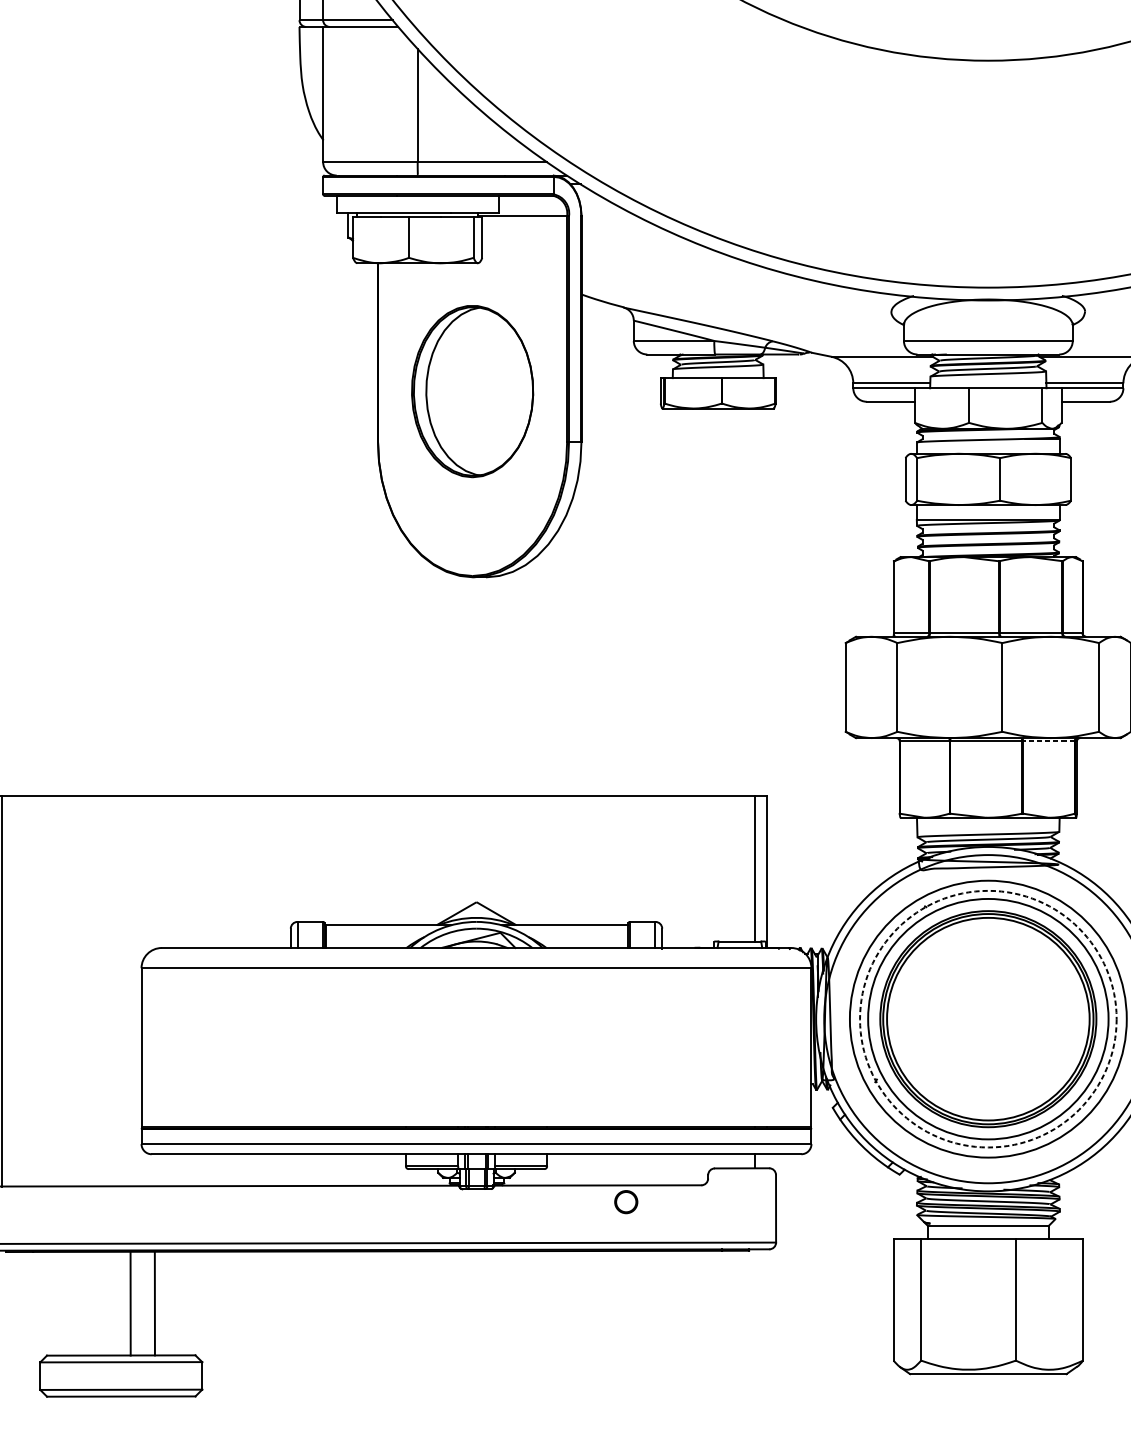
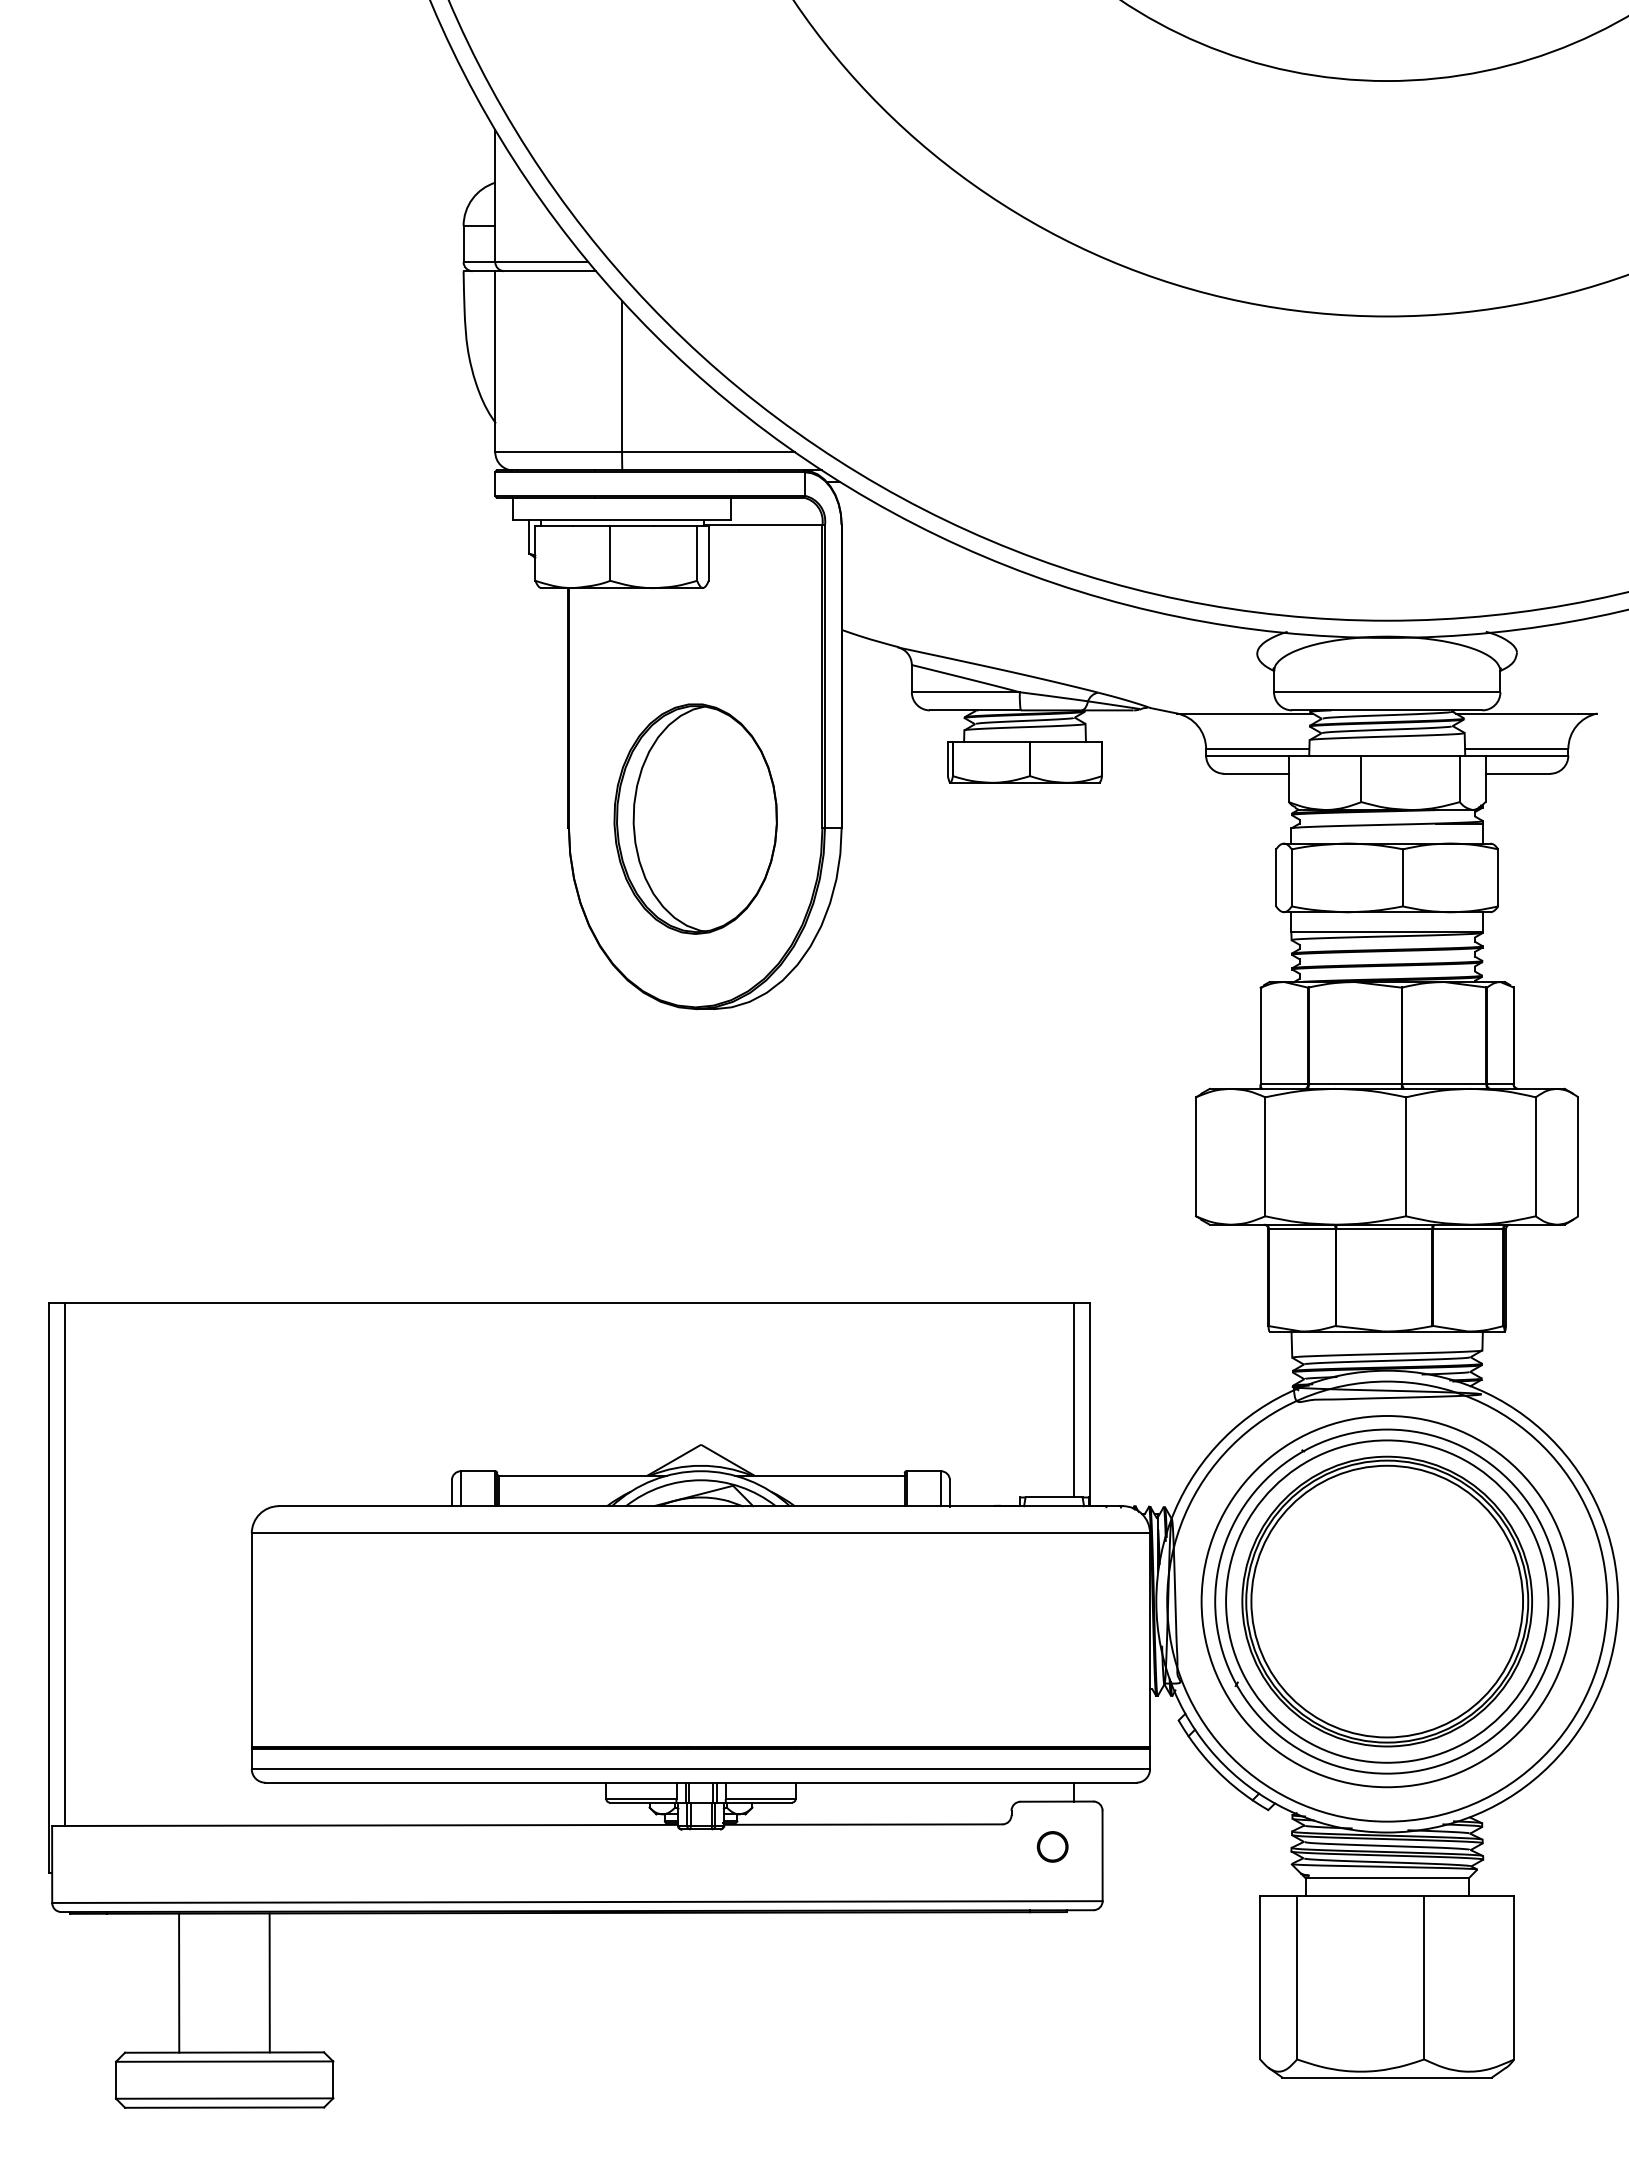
part: (472, 391) -> (695, 818), moved
line: (1048, 741) -> (1468, 1229), dashed -> solid
circle: (988, 1019) -> (1387, 1601), dashed -> solid
part: (626, 1201) -> (1052, 1846), moved
line: (130, 1303) -> (179, 1982), moved

